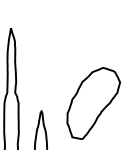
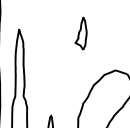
part: (69, 32) -> (80, 33), added

